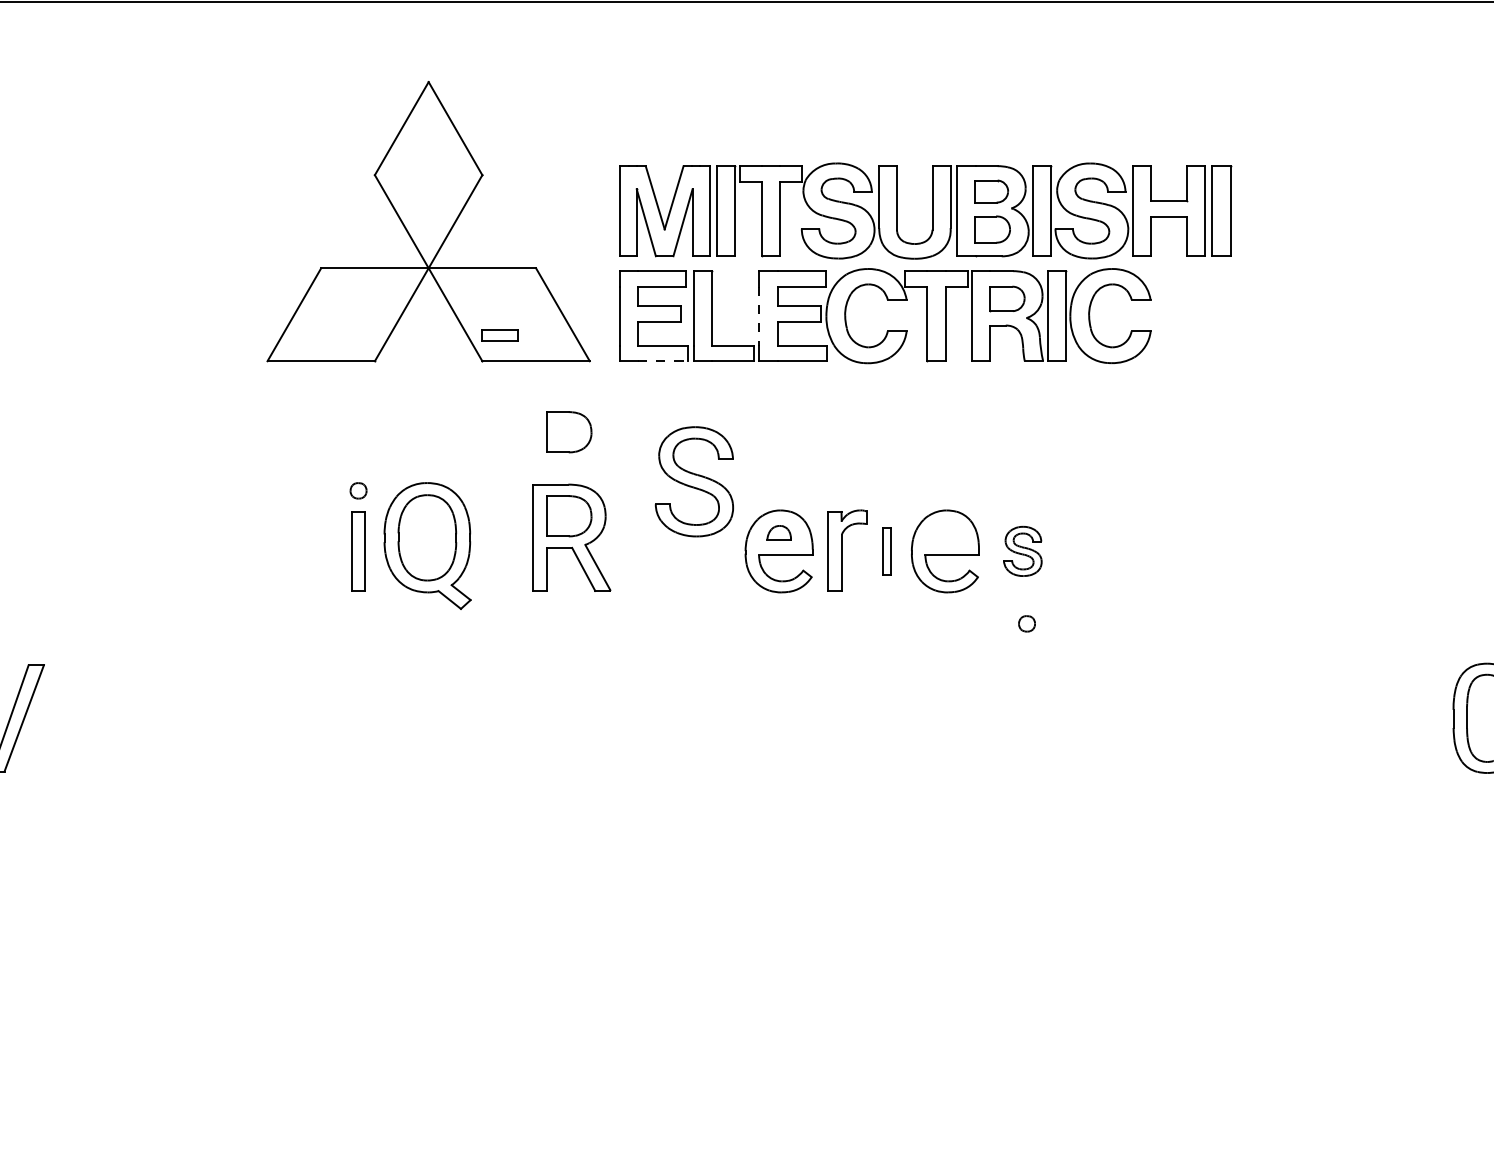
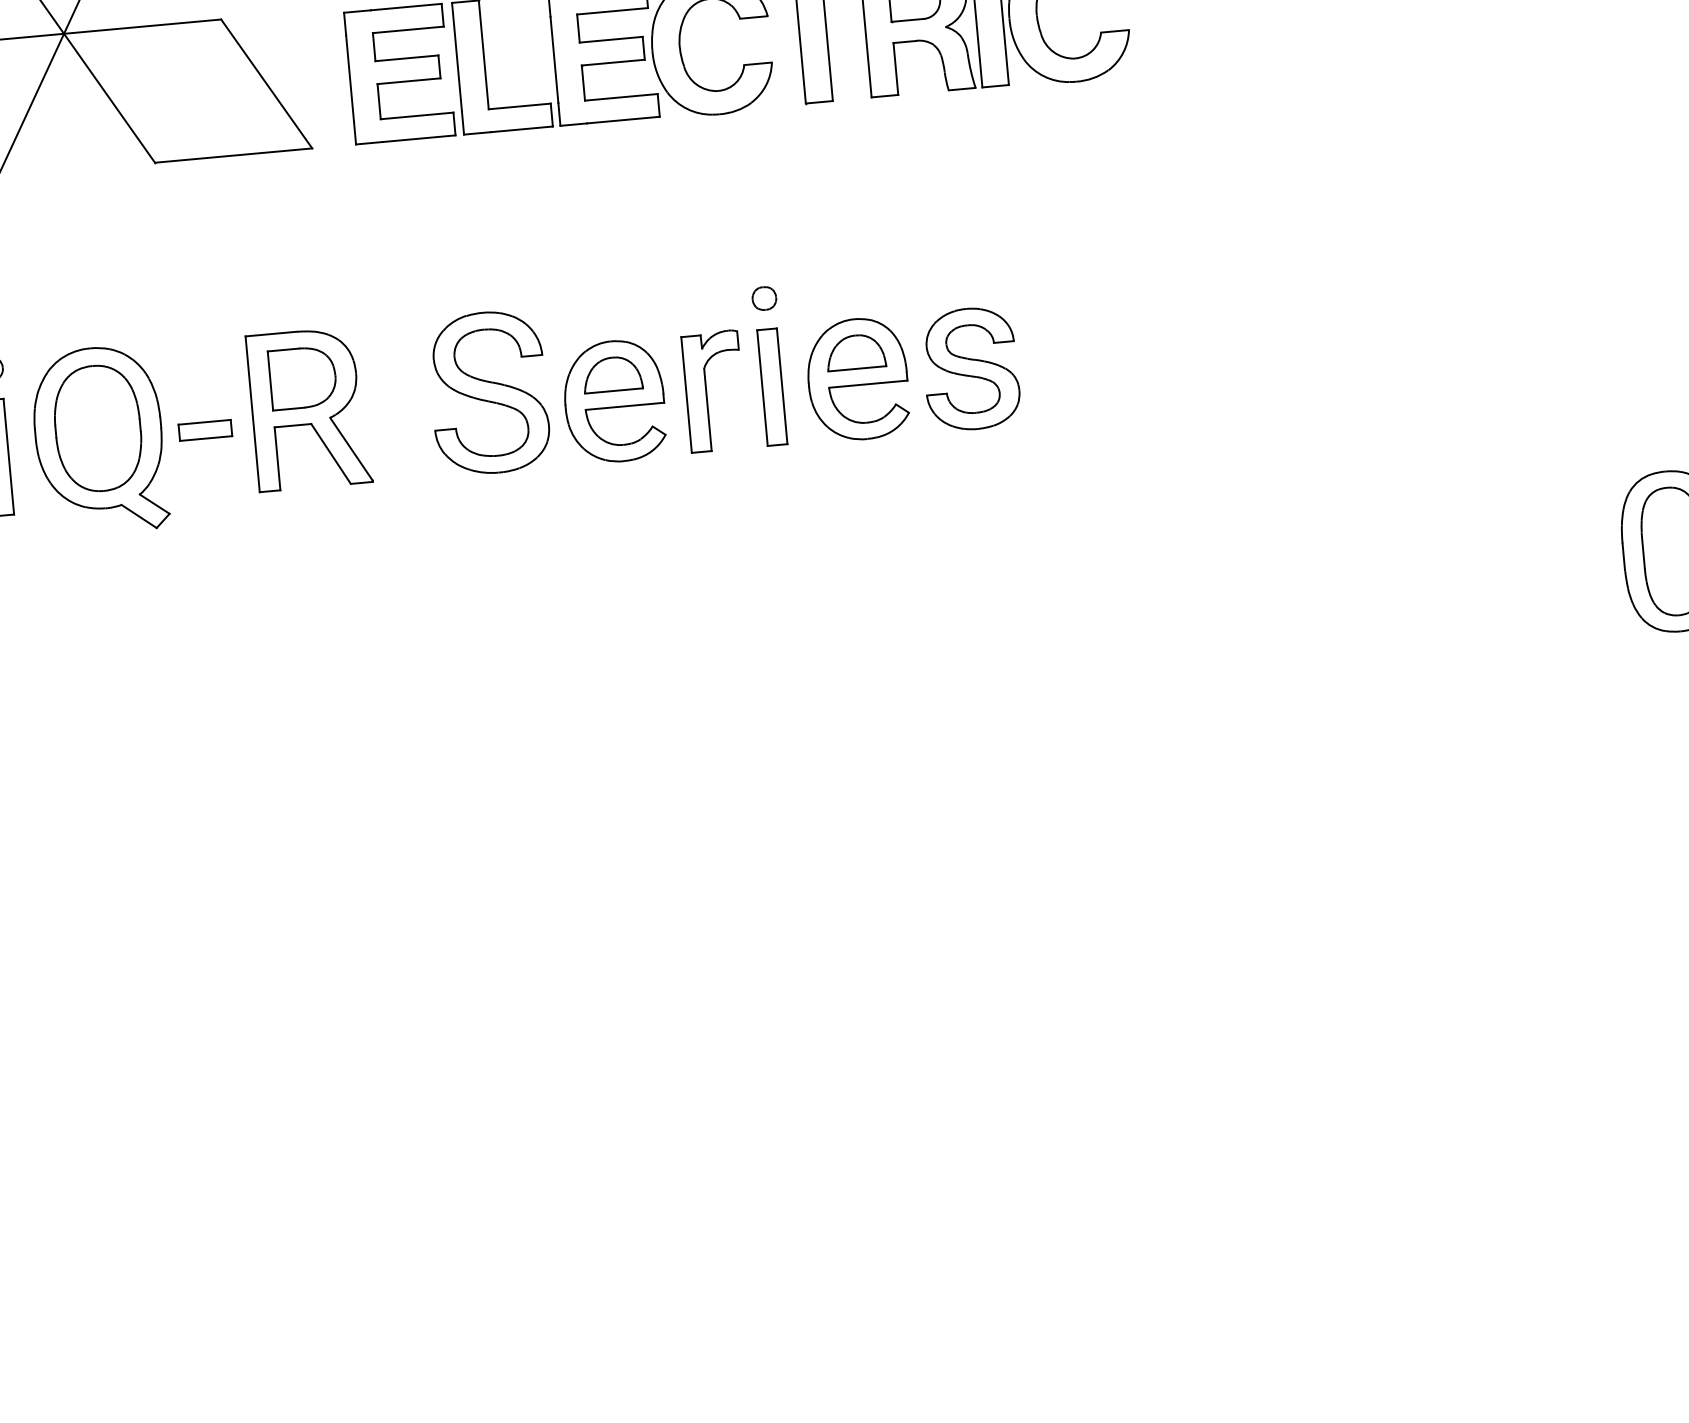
line: (759, 316) -> (554, 60), dashed -> solid
part: (499, 335) -> (204, 430), moved
line: (662, 361) -> (418, 139), dashed -> solid
part: (569, 432) -> (291, 255), removed
part: (693, 481) -> (487, 392), moved
part: (778, 532) -> (611, 373), size x1.67
part: (945, 532) -> (855, 351), added
part: (886, 551) -> (771, 387), size x1.67
part: (1022, 551) -> (970, 369), size x1.67
part: (1026, 623) -> (763, 298), moved

